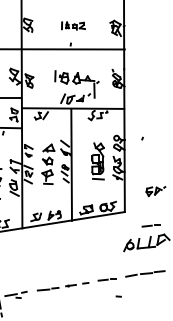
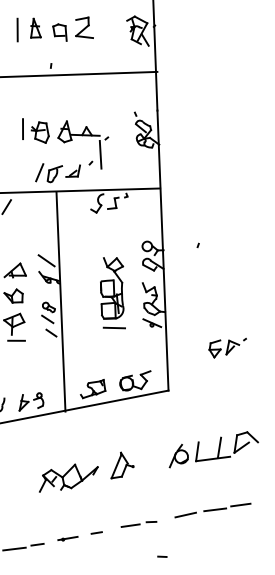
part: (73, 25) -> (55, 28), size x1.67
line: (150, 225) -> (219, 415), removed
part: (81, 251) -> (86, 470), added

